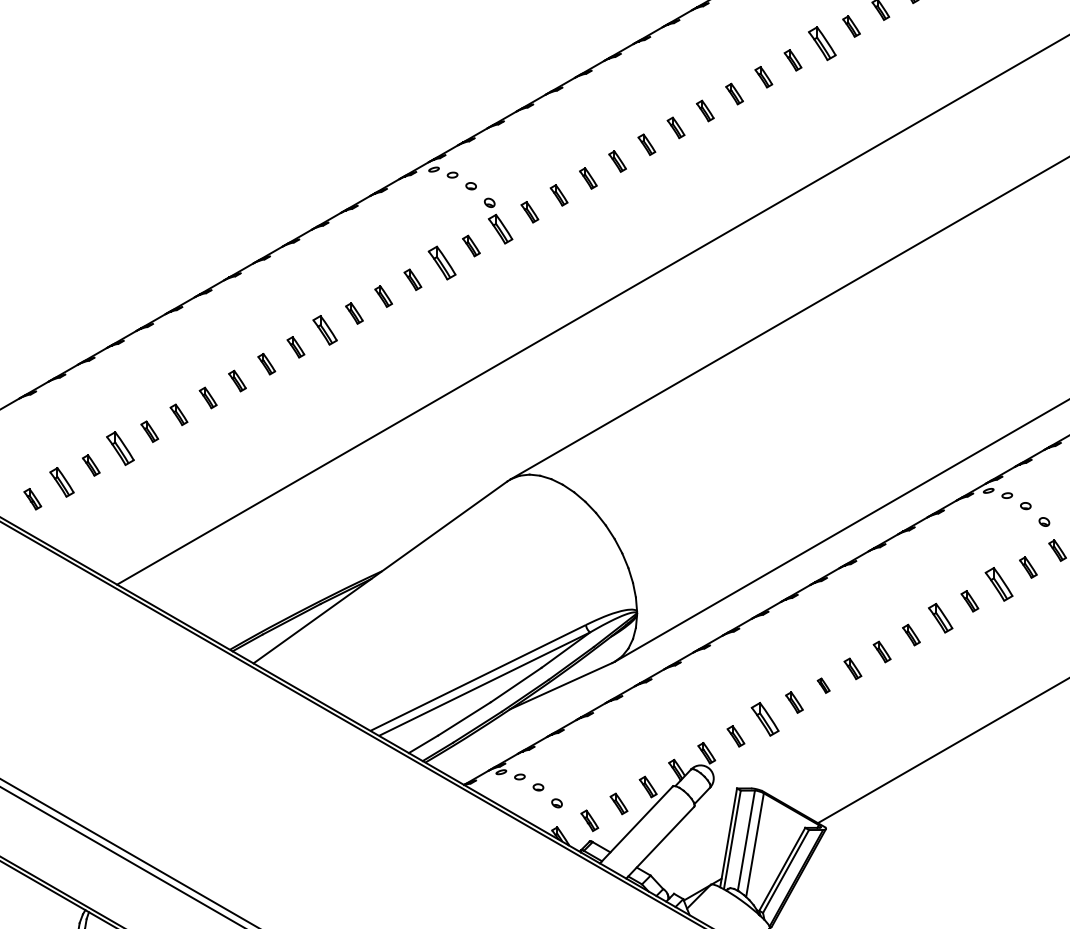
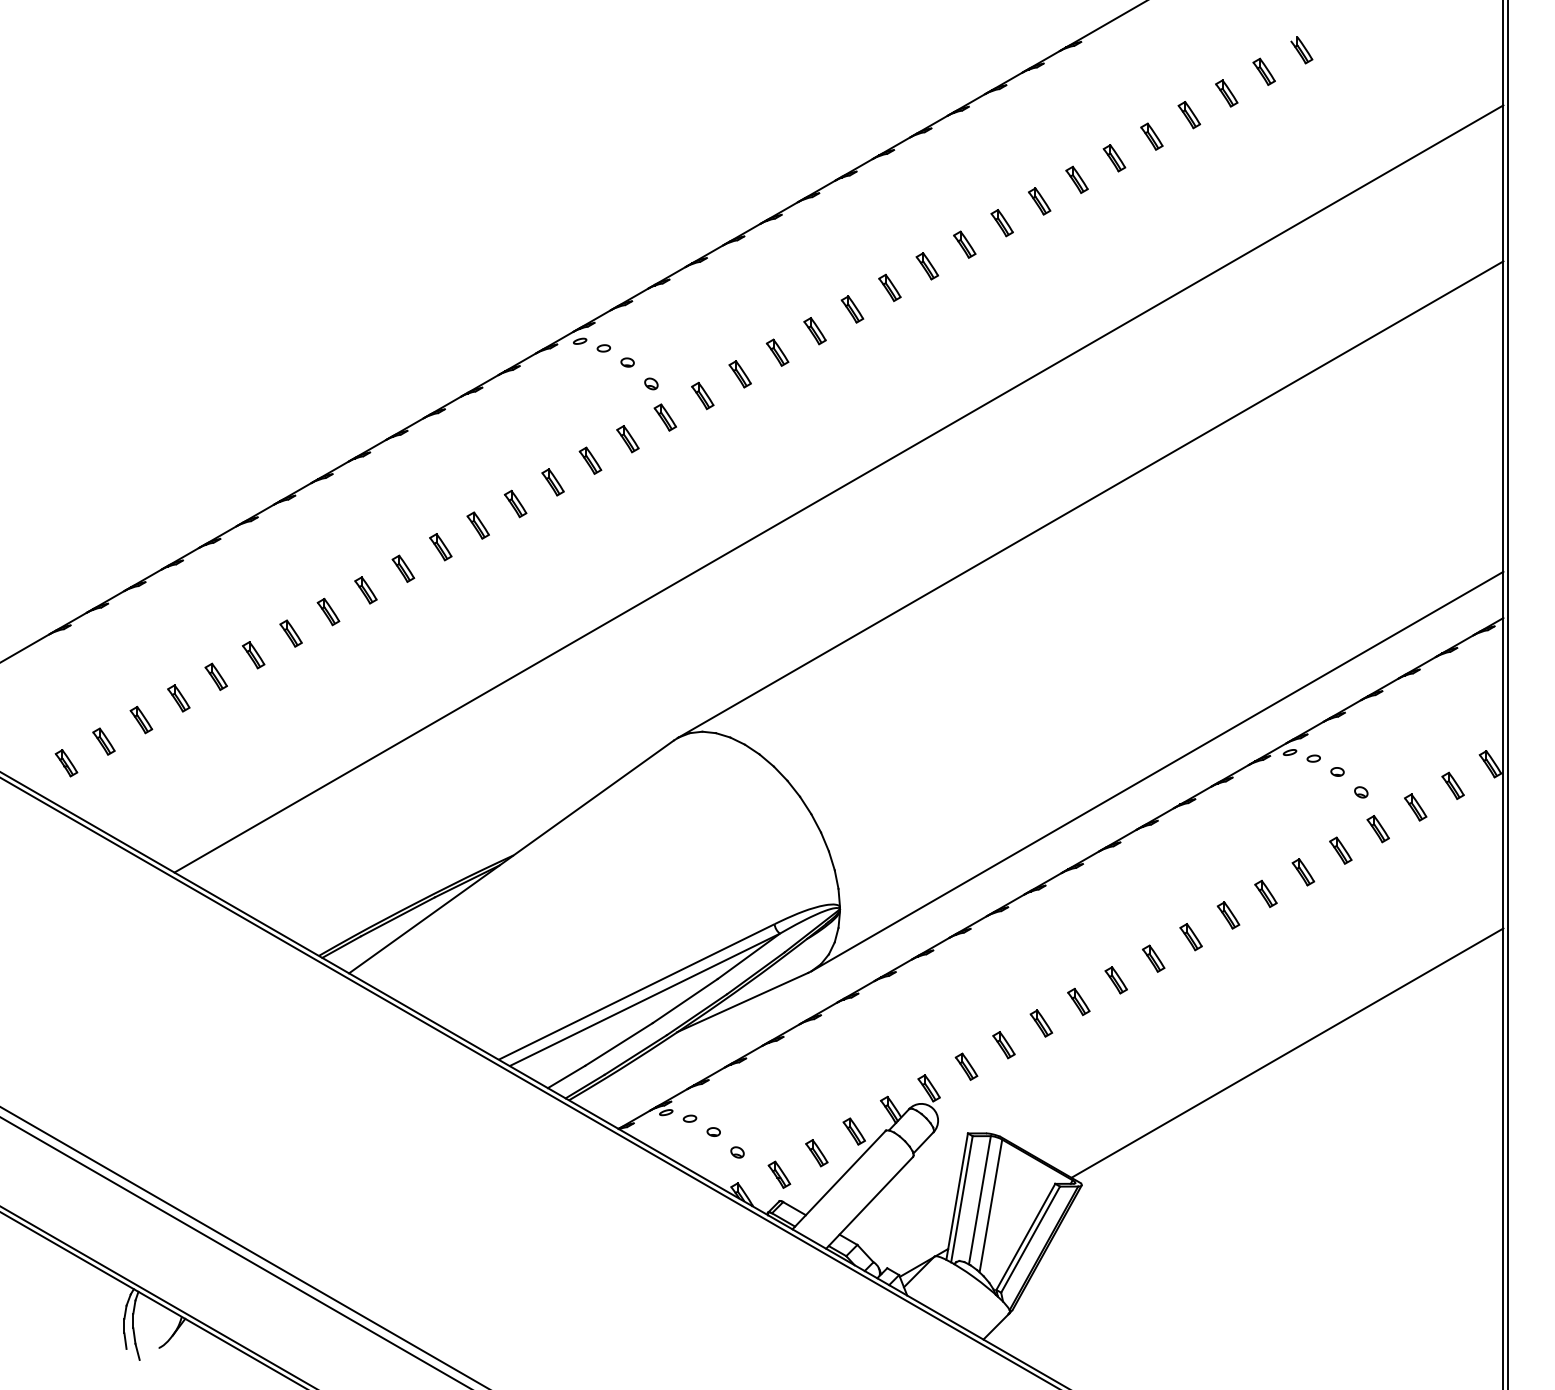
part: (821, 43) -> (1076, 179), size x0.62
part: (500, 229) -> (665, 417), size x0.71
part: (442, 262) -> (590, 460), size x0.62
part: (324, 330) -> (440, 547), size x0.71
part: (120, 448) -> (178, 698), size x0.62
part: (61, 482) -> (103, 741), size x0.71
part: (999, 584) -> (1303, 872), size x0.62
part: (940, 618) -> (1228, 915), size x0.71
part: (823, 685) -> (1078, 1001), size x1.43
part: (764, 719) -> (1003, 1045), size x0.62

